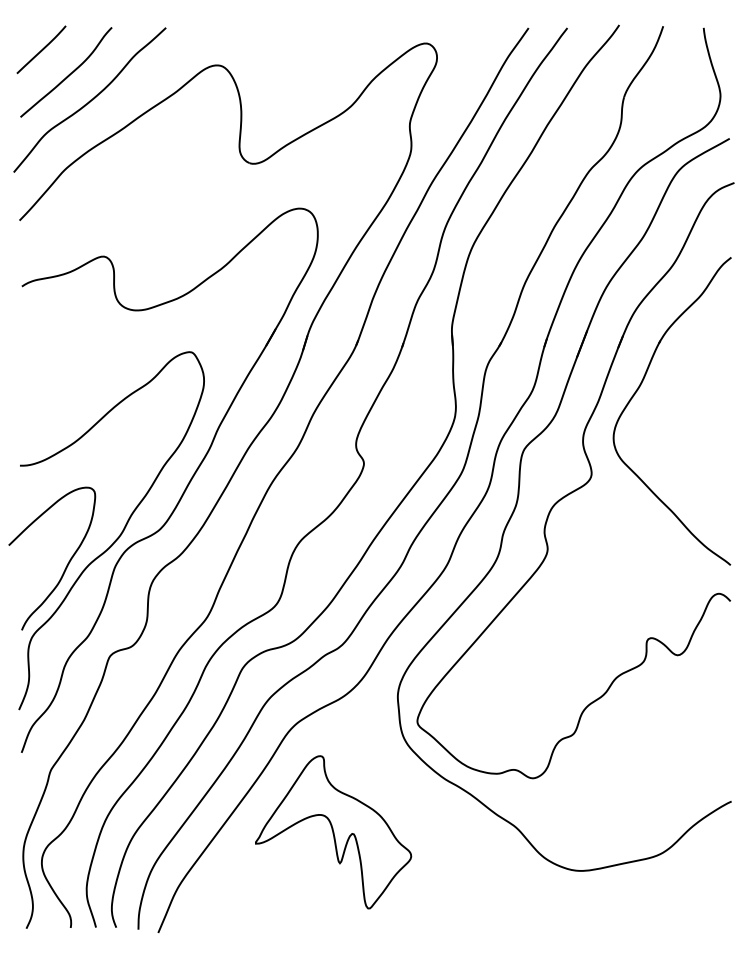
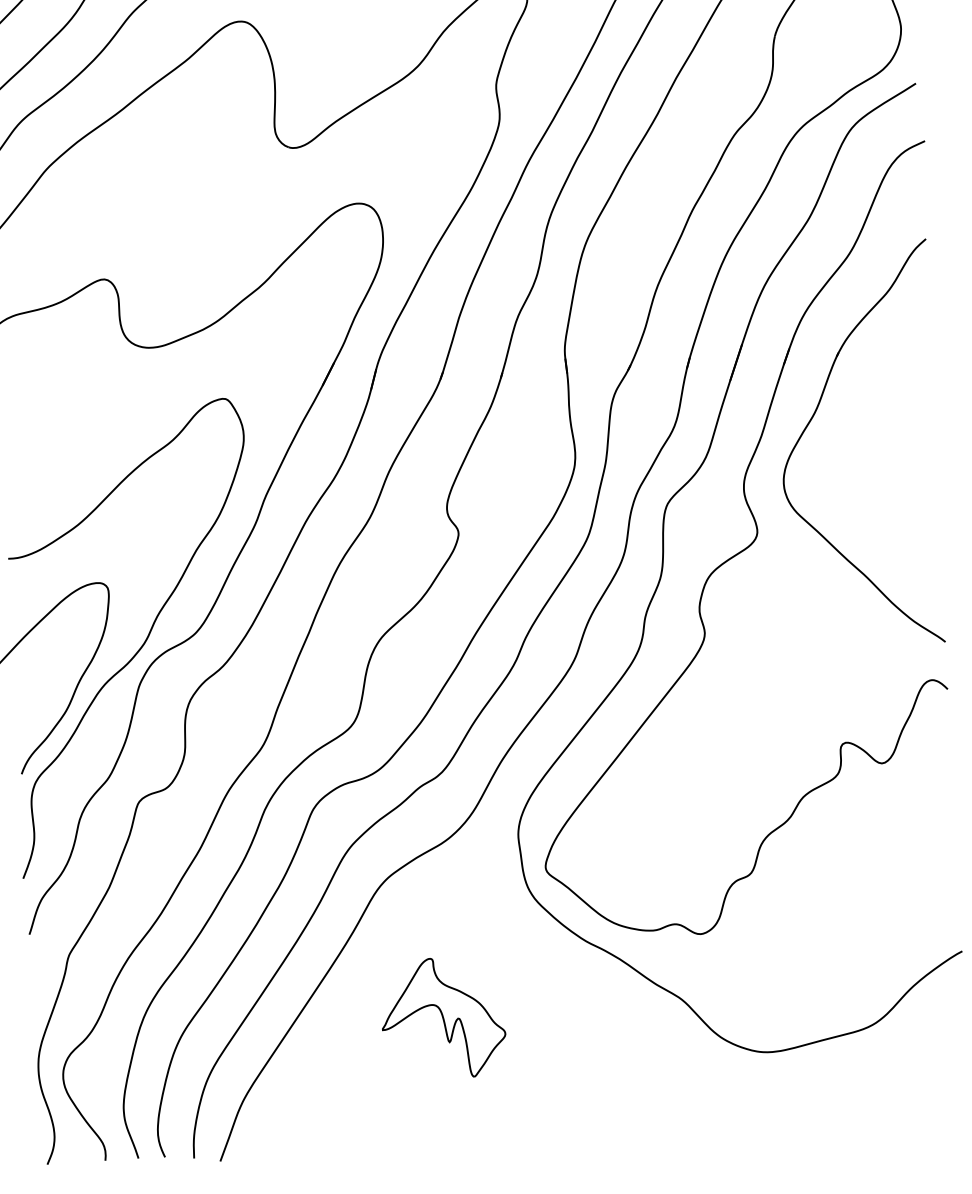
part: (333, 832) -> (443, 1018), size x0.6

